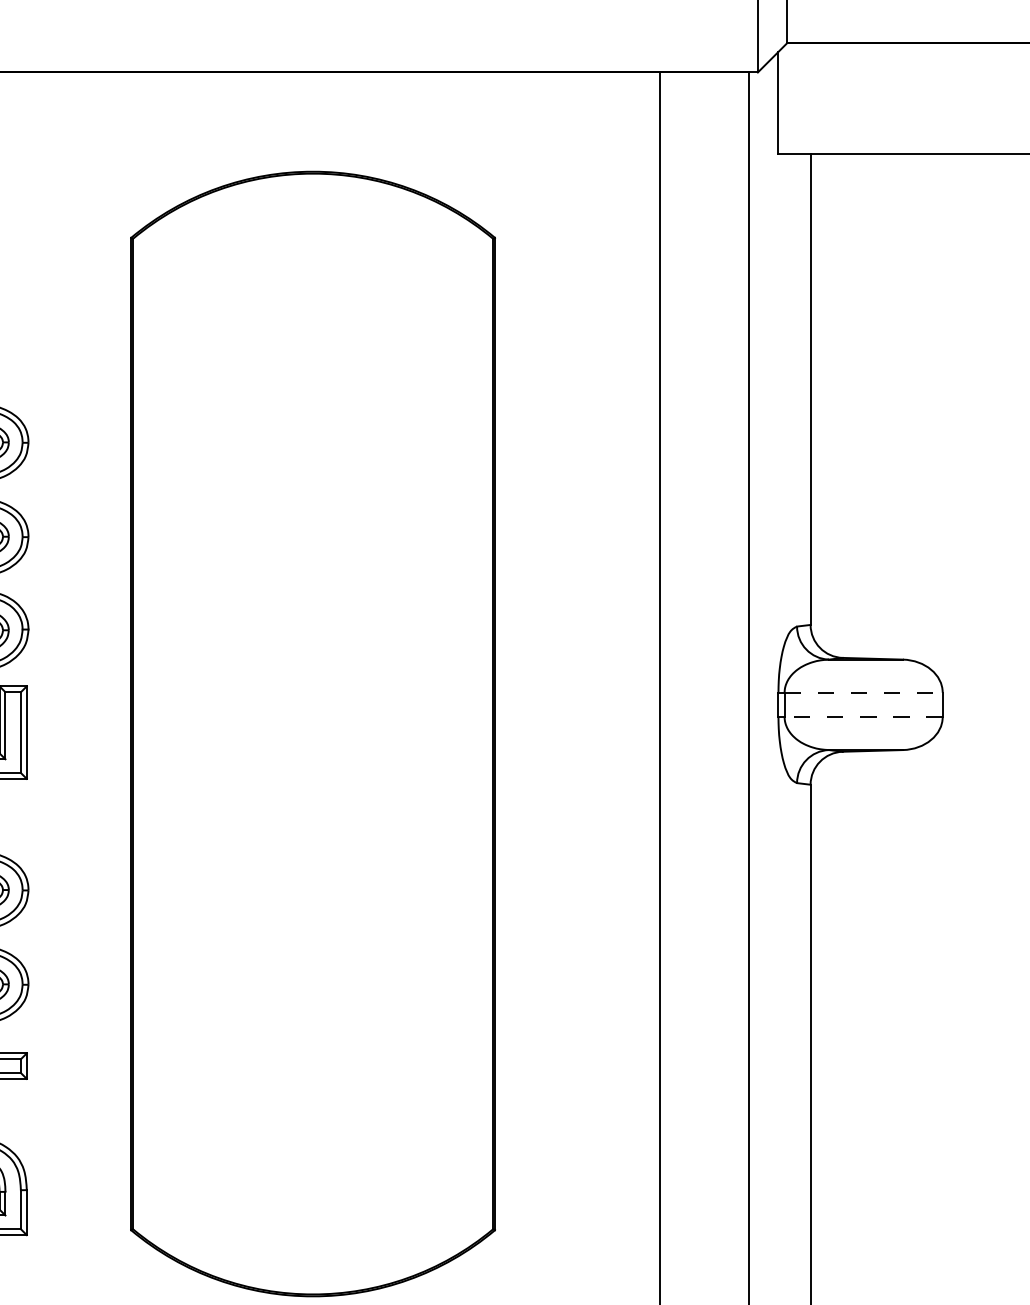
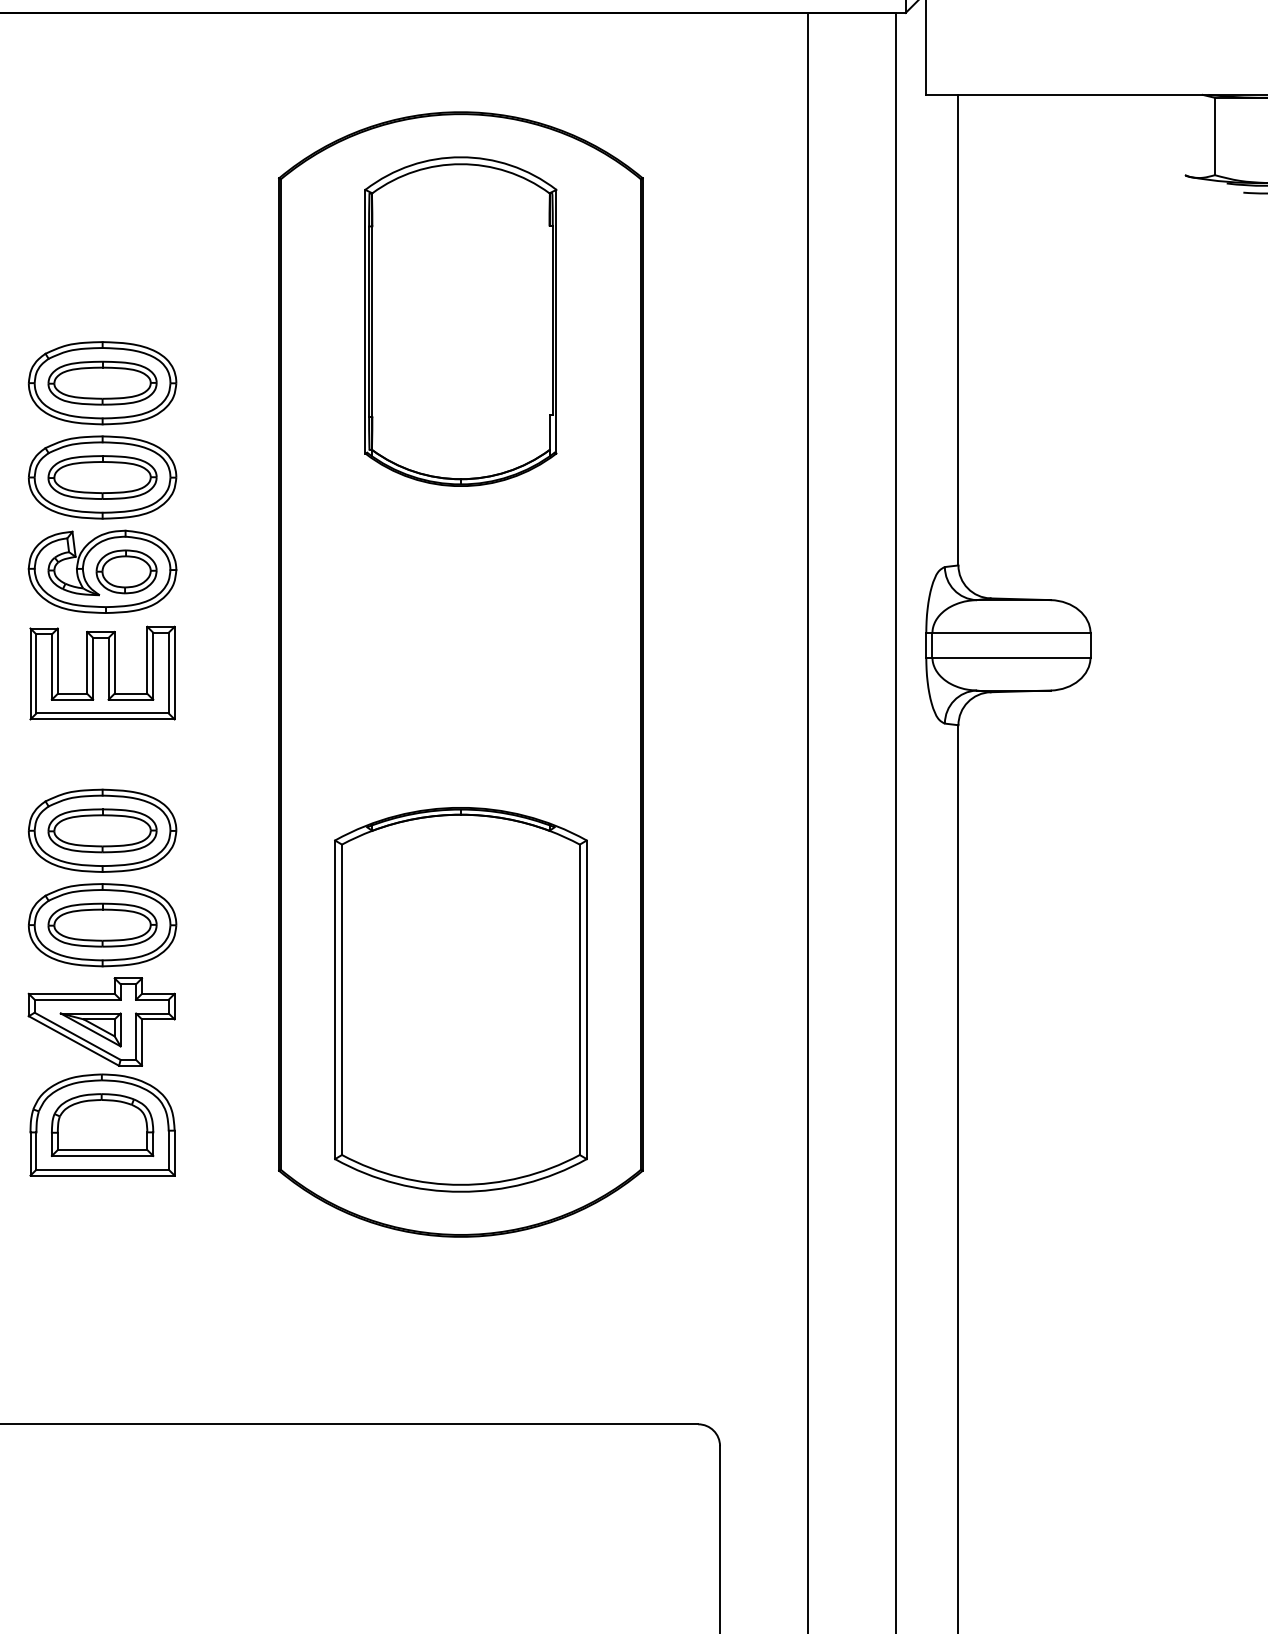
part: (312, 381) -> (460, 321), added
line: (863, 693) -> (1011, 633), dashed -> solid
line: (863, 717) -> (1011, 657), dashed -> solid
part: (312, 1059) -> (460, 999), added

